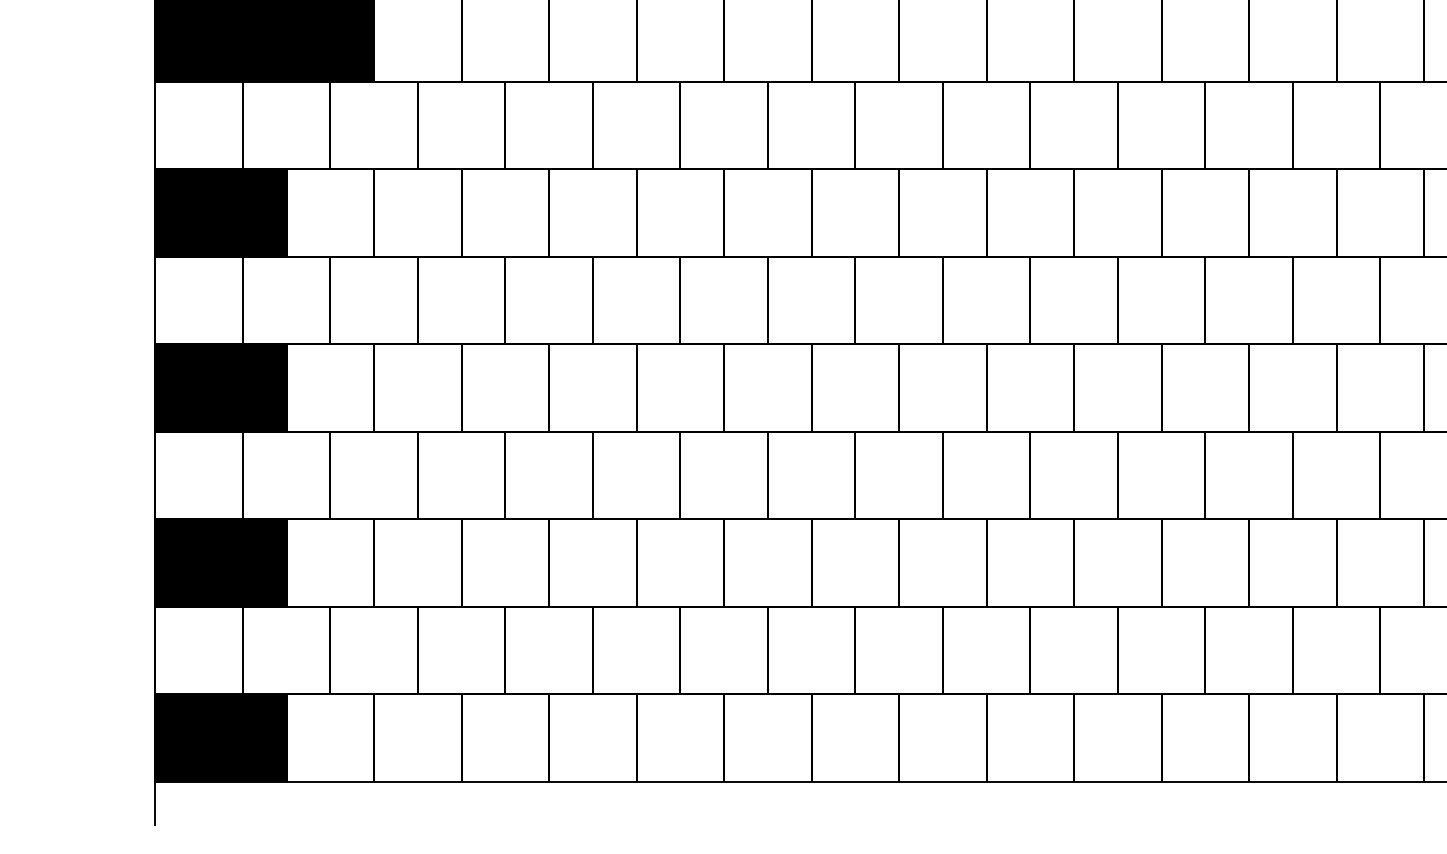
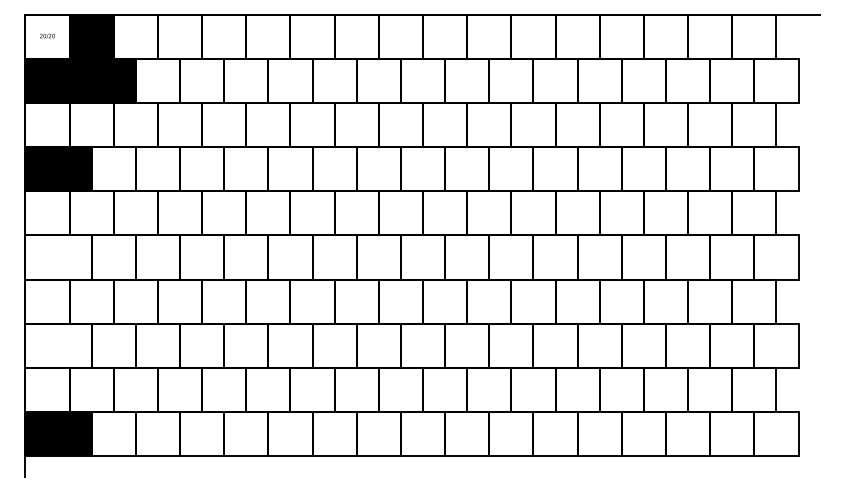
fill: (221, 388) -> (58, 257), removed
fill: (221, 562) -> (58, 345), removed

